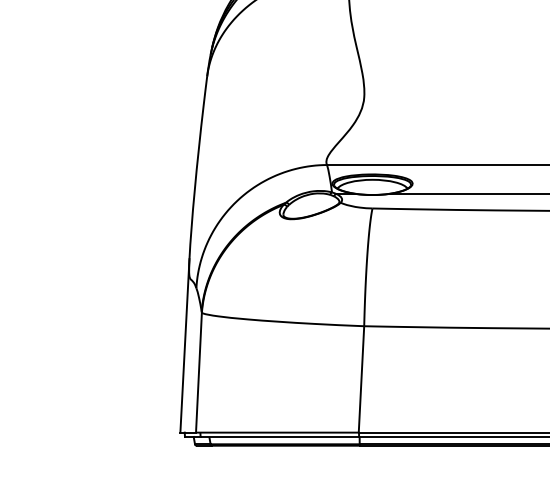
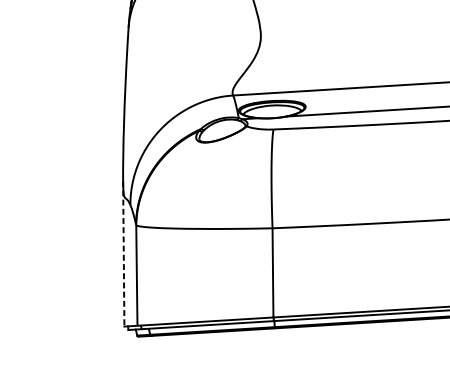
line: (184, 345) -> (123, 253), solid -> dashed

